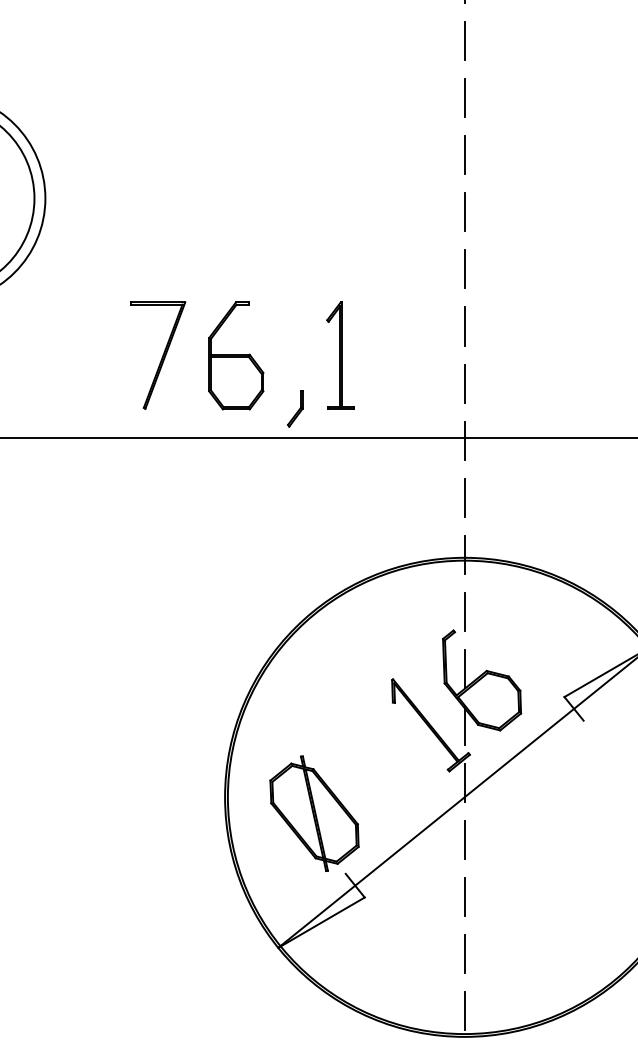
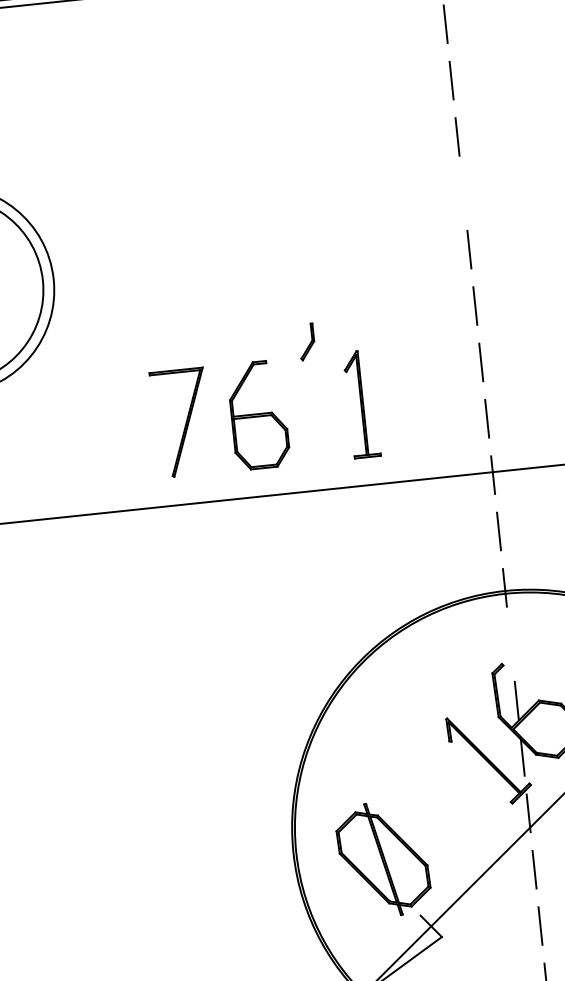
line: (464, 155) -> (463, 193), removed
part: (295, 408) -> (307, 341), moved
line: (464, 611) -> (510, 644), removed

